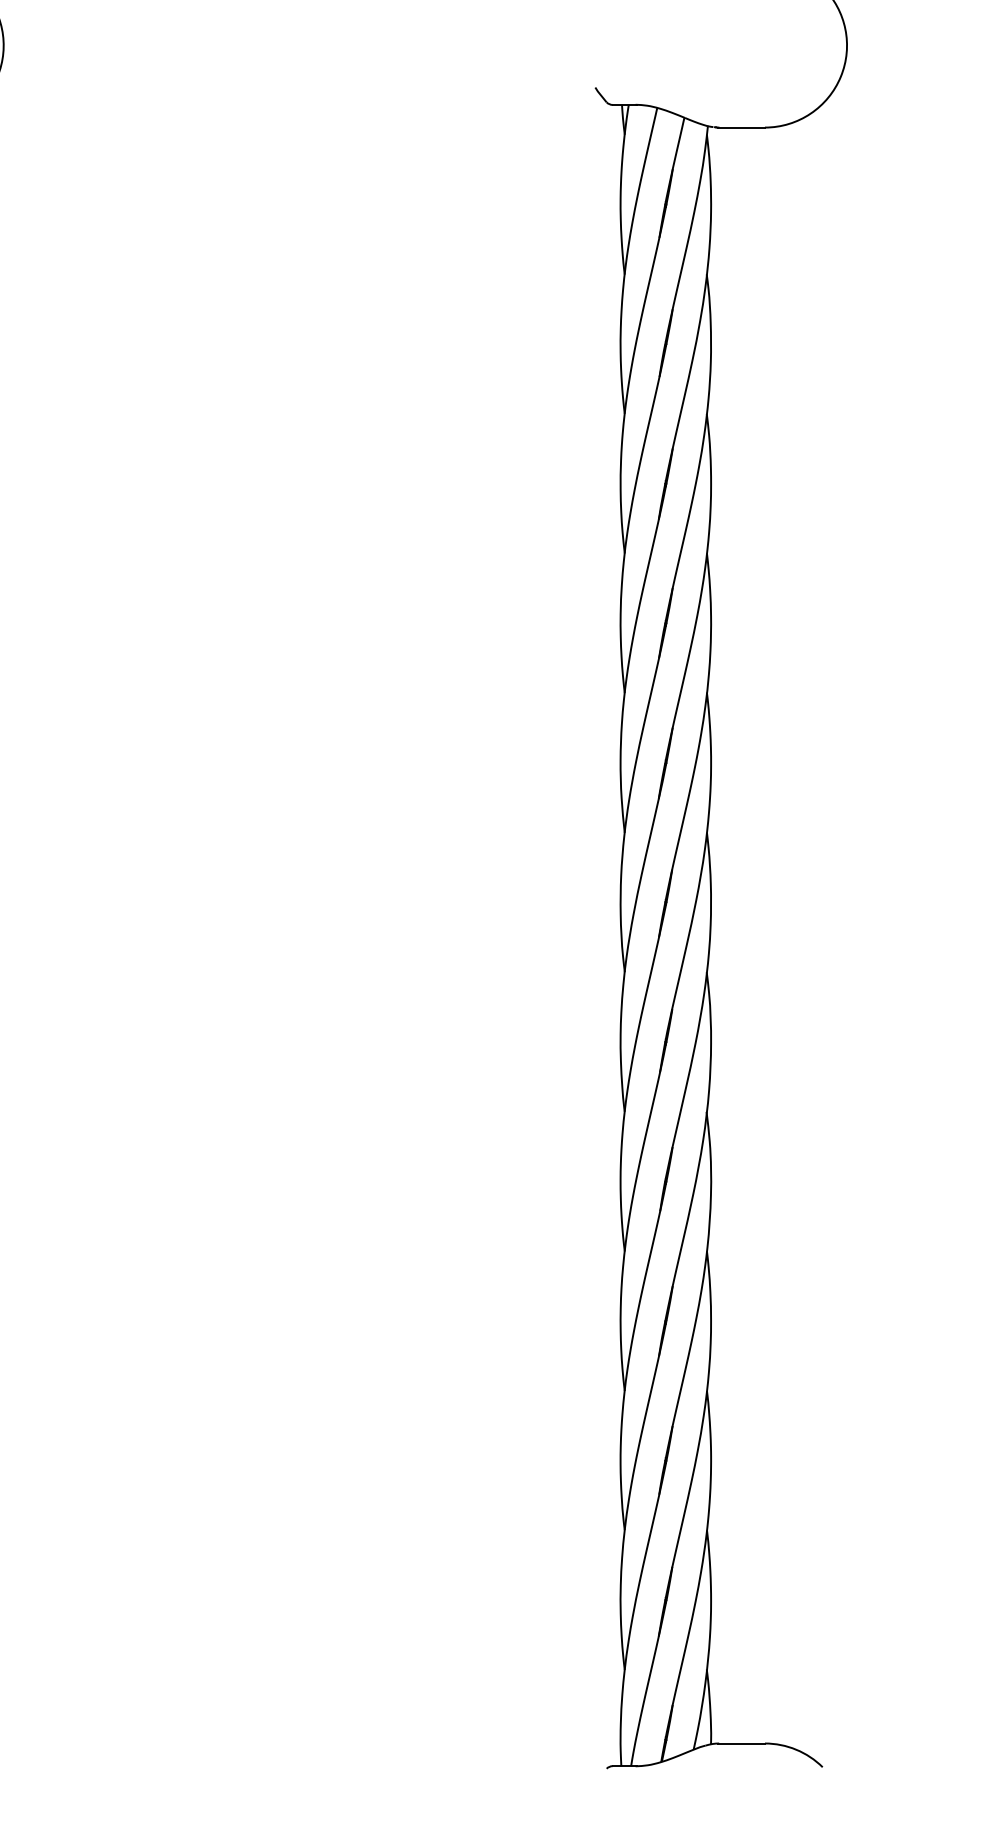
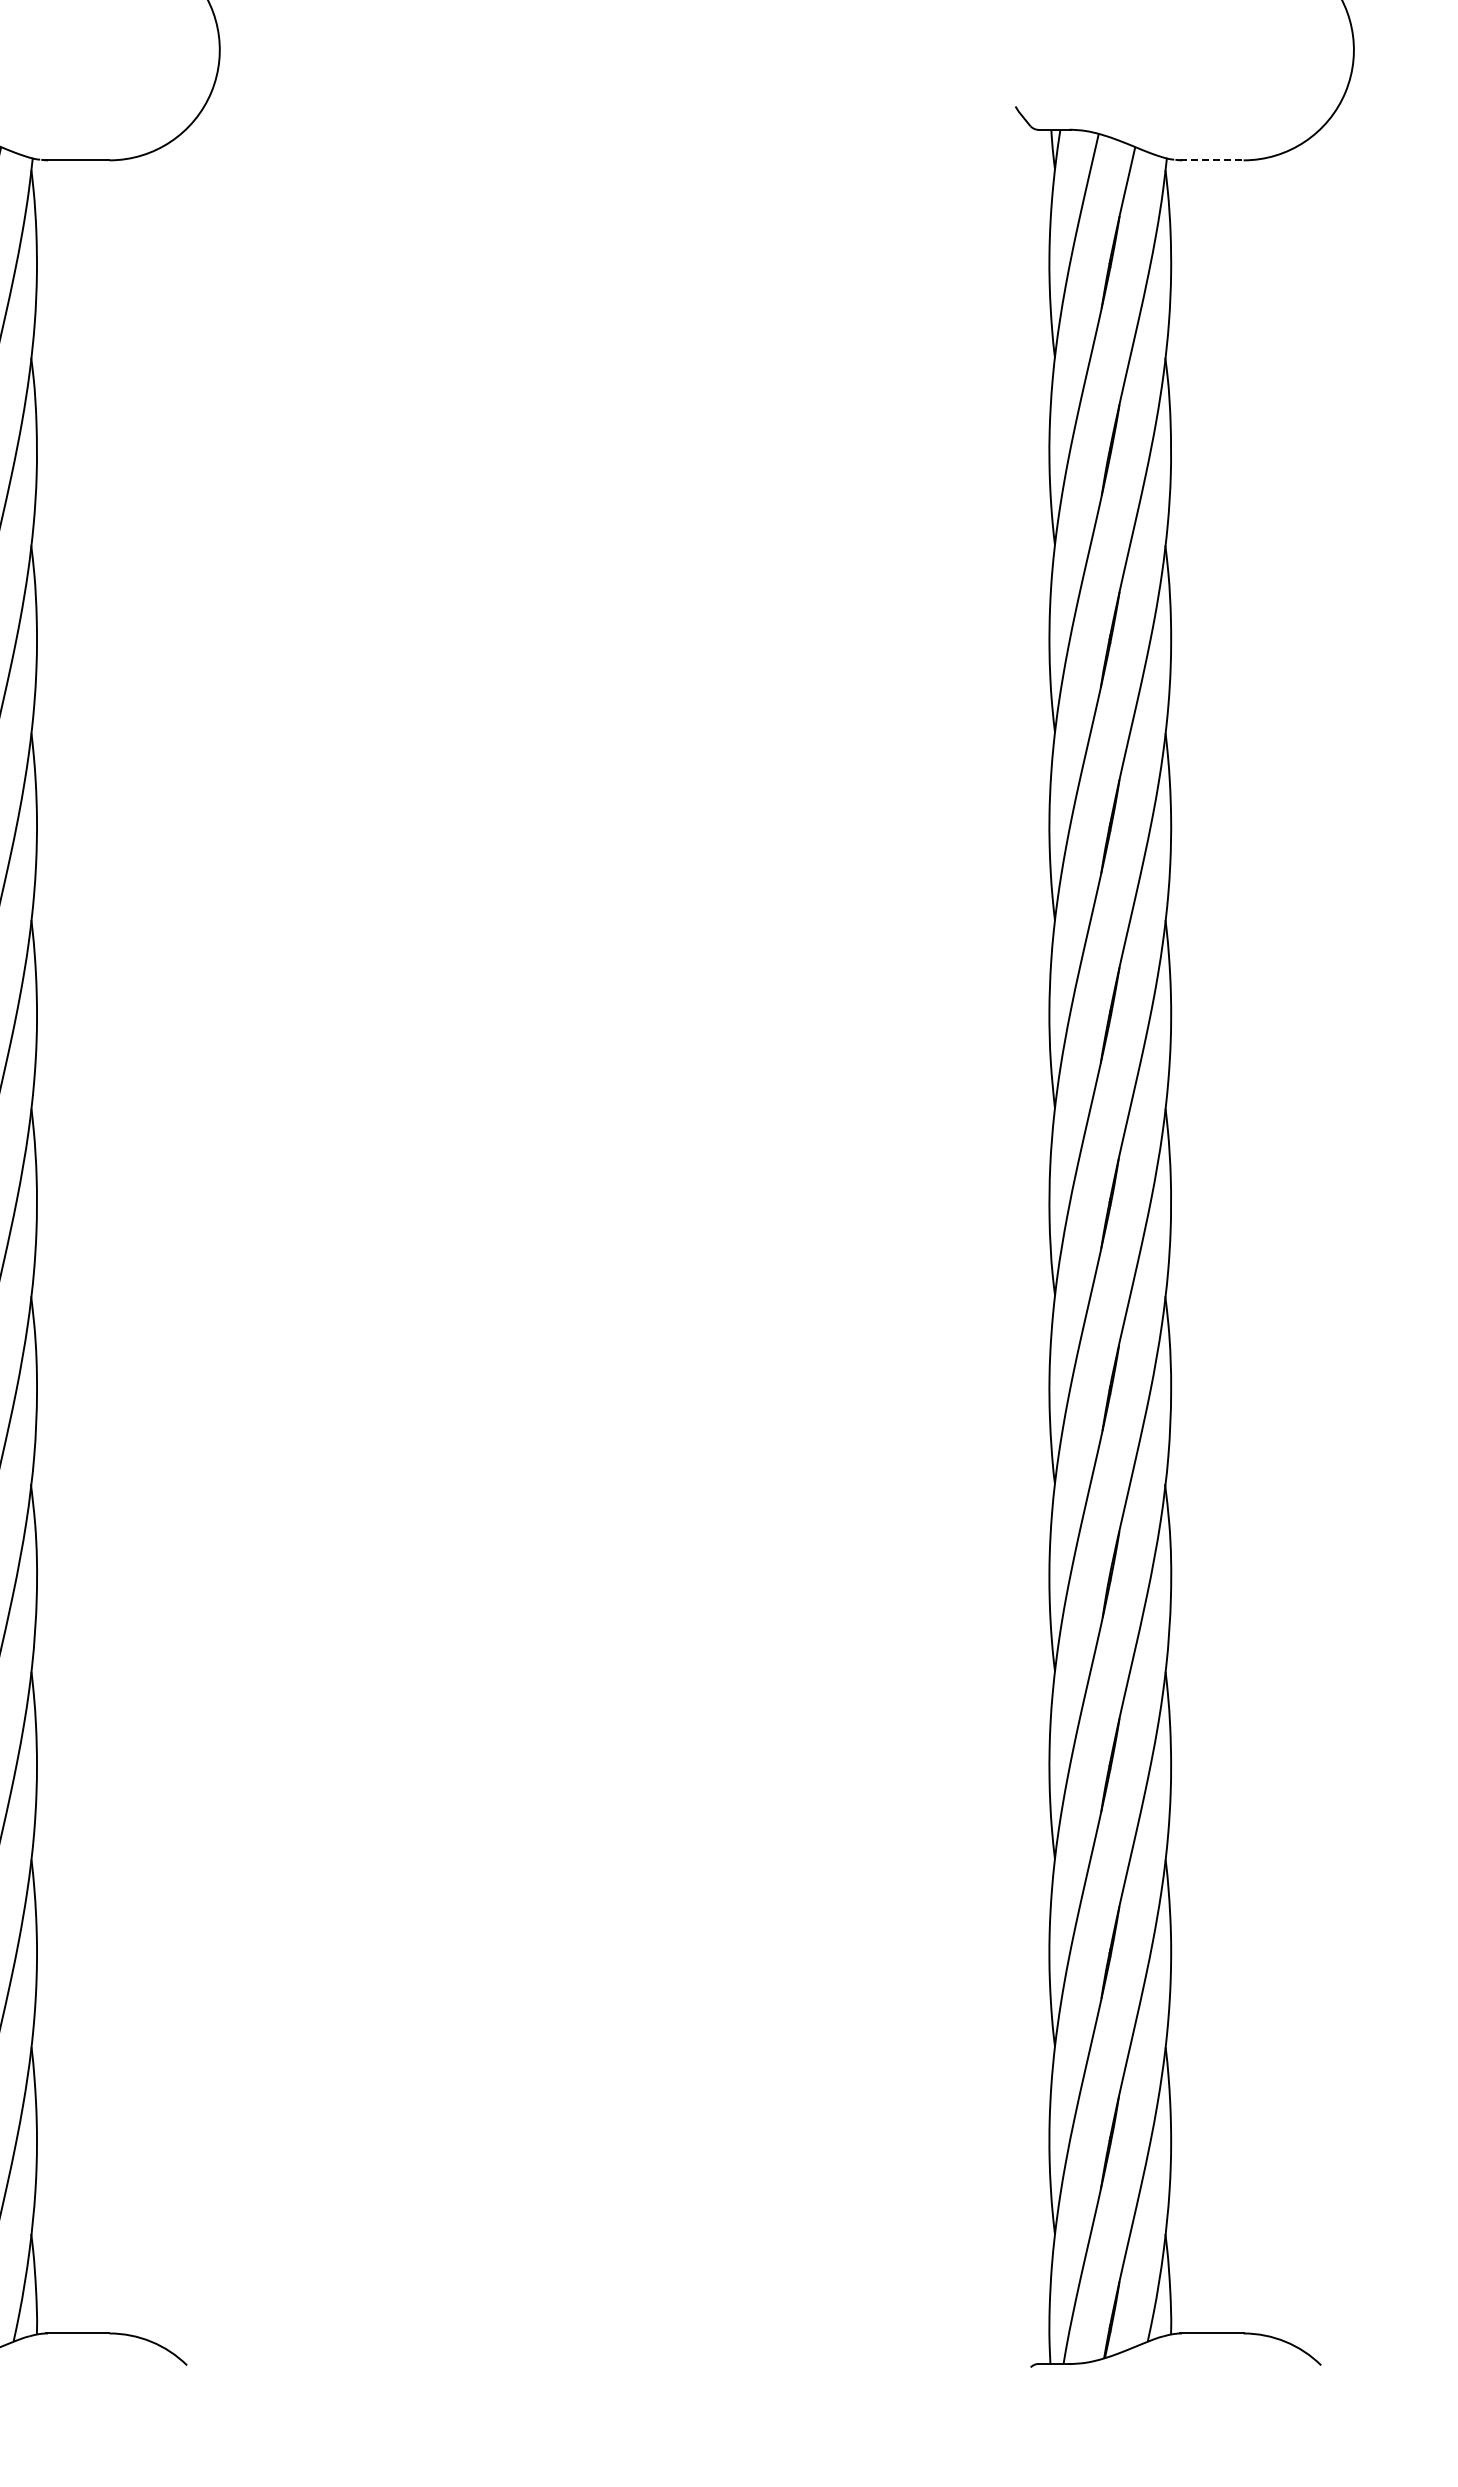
line: (741, 127) -> (1212, 160), solid -> dashed

